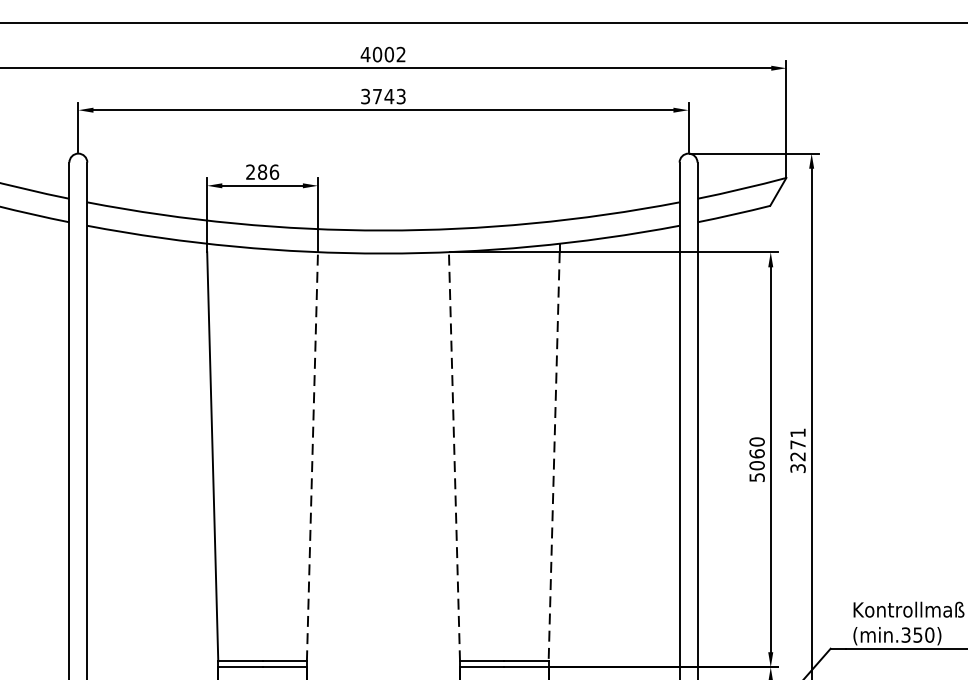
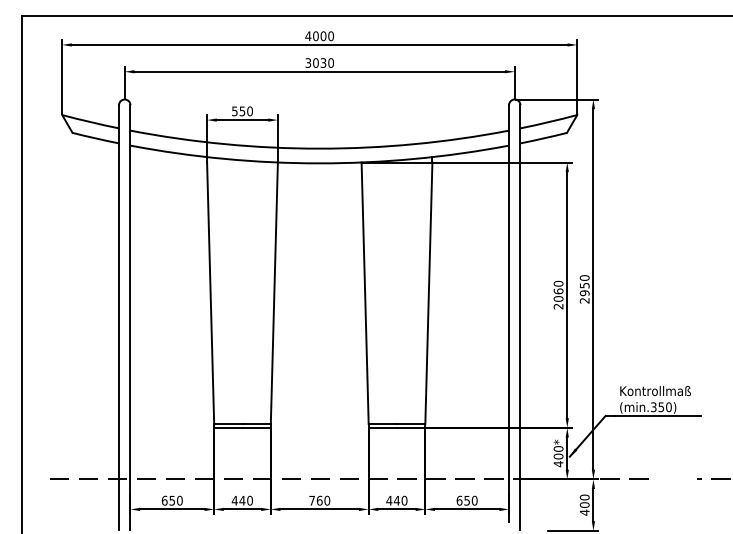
text: (401, 55) -> (331, 36), 4002 -> 4000
text: (389, 95) -> (323, 62), 3743 -> 3030
text: (262, 172) -> (242, 111), 286 -> 550
text: (797, 450) -> (584, 289), 3271 -> 2950
line: (312, 457) -> (274, 293), dashed -> solid
line: (455, 457) -> (365, 293), dashed -> solid
line: (553, 457) -> (428, 293), dashed -> solid
text: (757, 477) -> (558, 306), 5060 -> 2060

